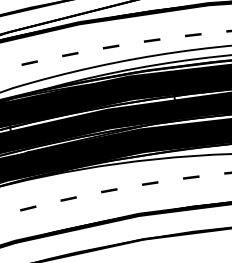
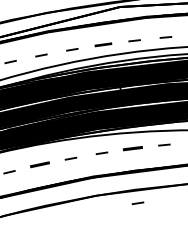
part: (152, 40) -> (103, 44), size x1.4
part: (191, 177) -> (133, 148), size x1.6
part: (69, 199) -> (40, 165), size x1.6
line: (197, 249) -> (137, 203), added

